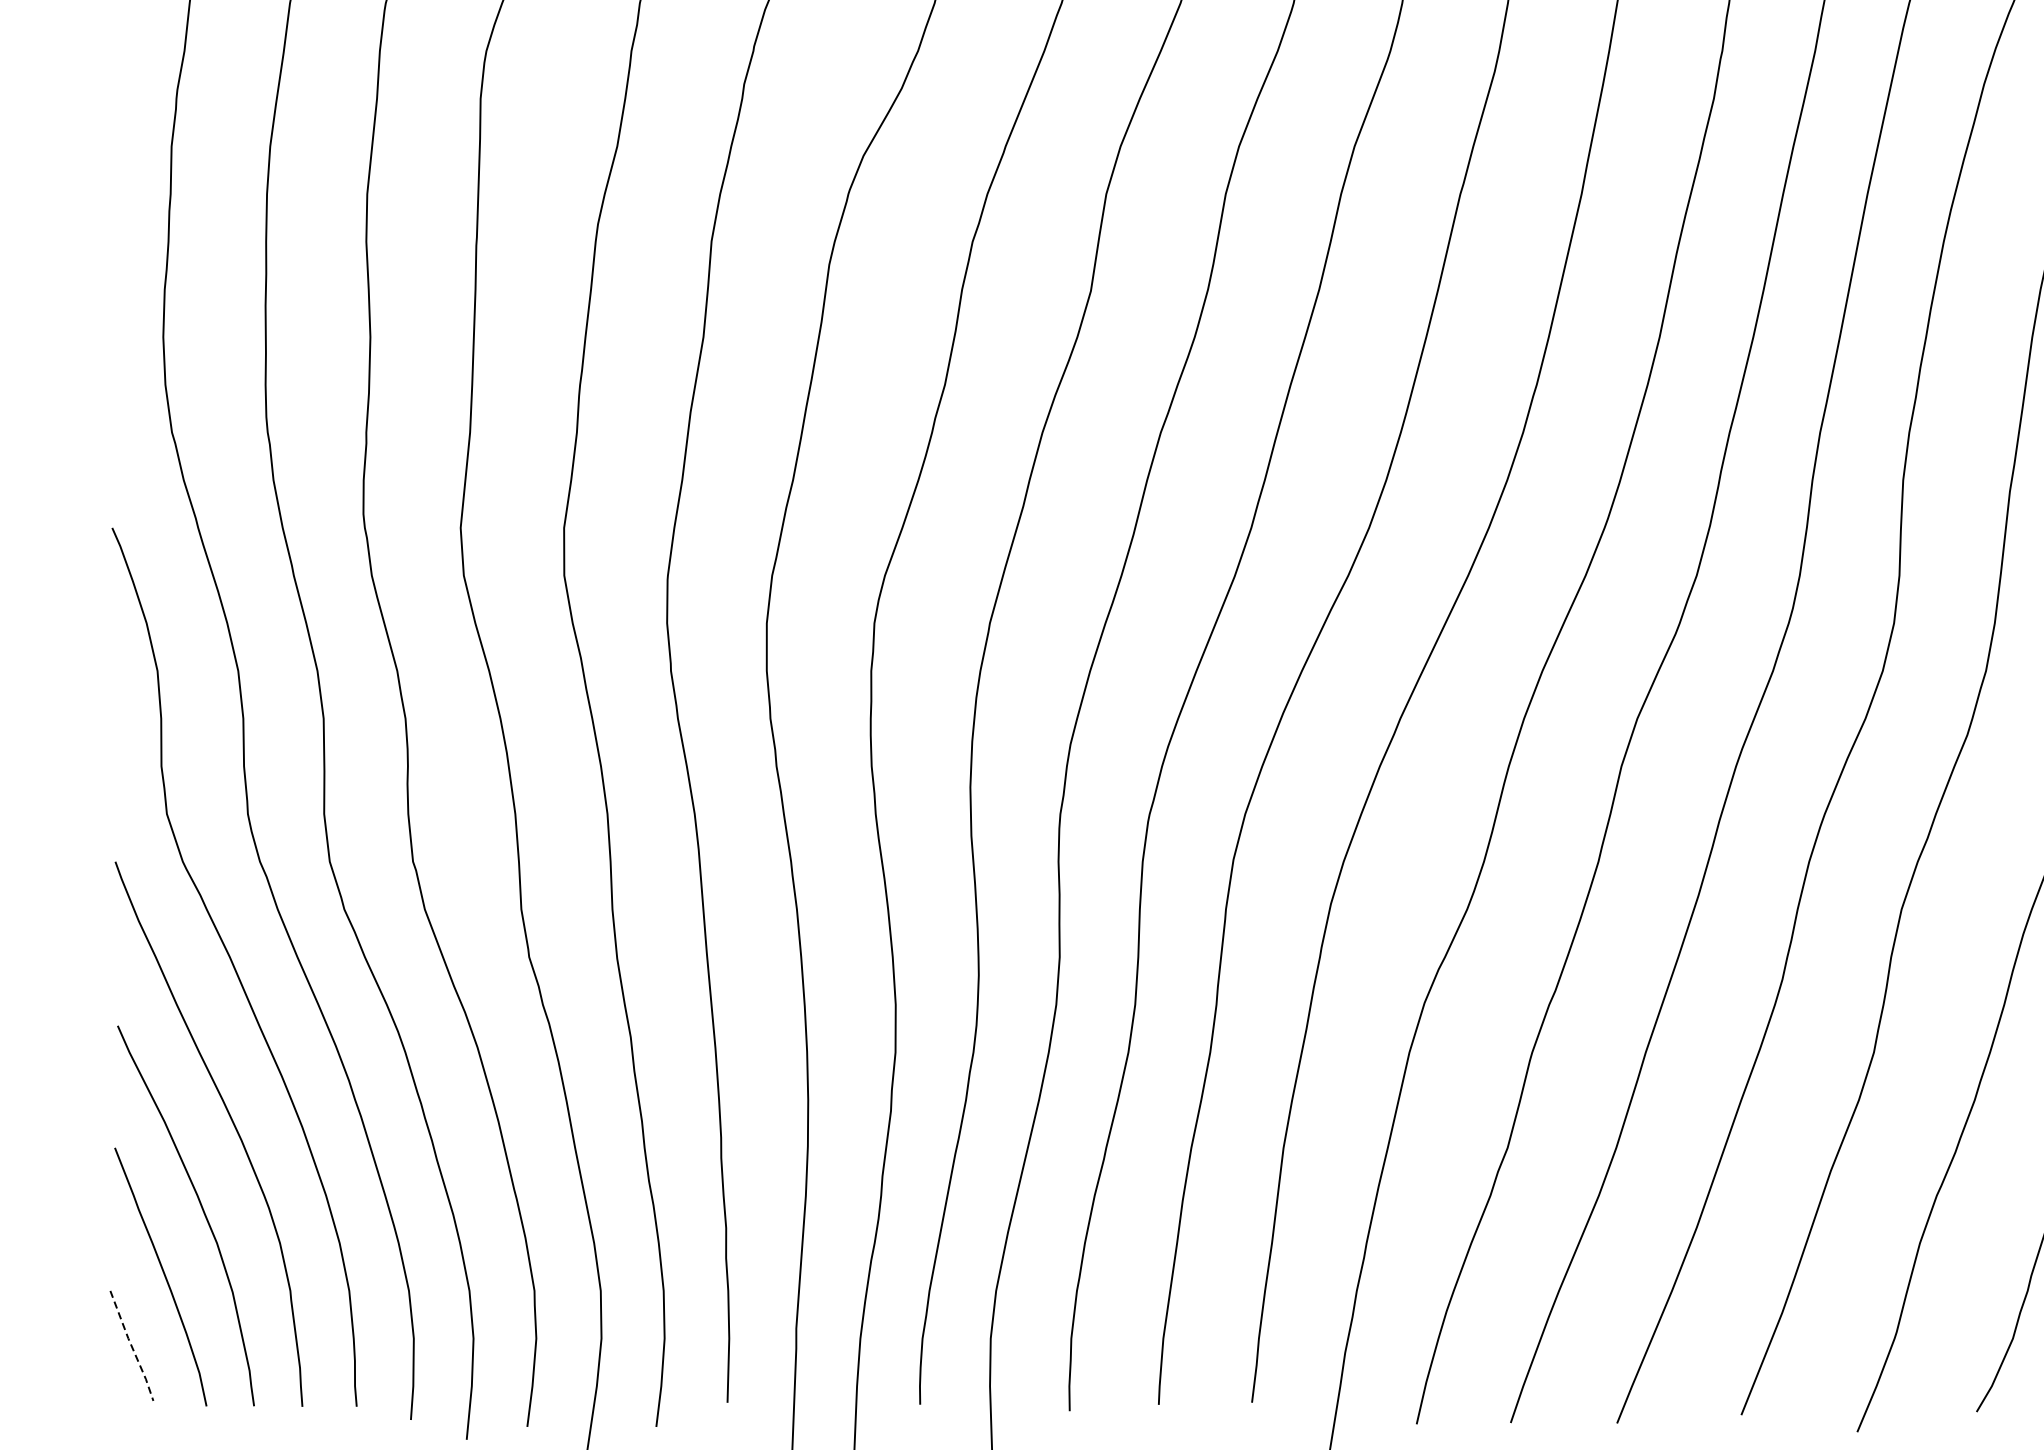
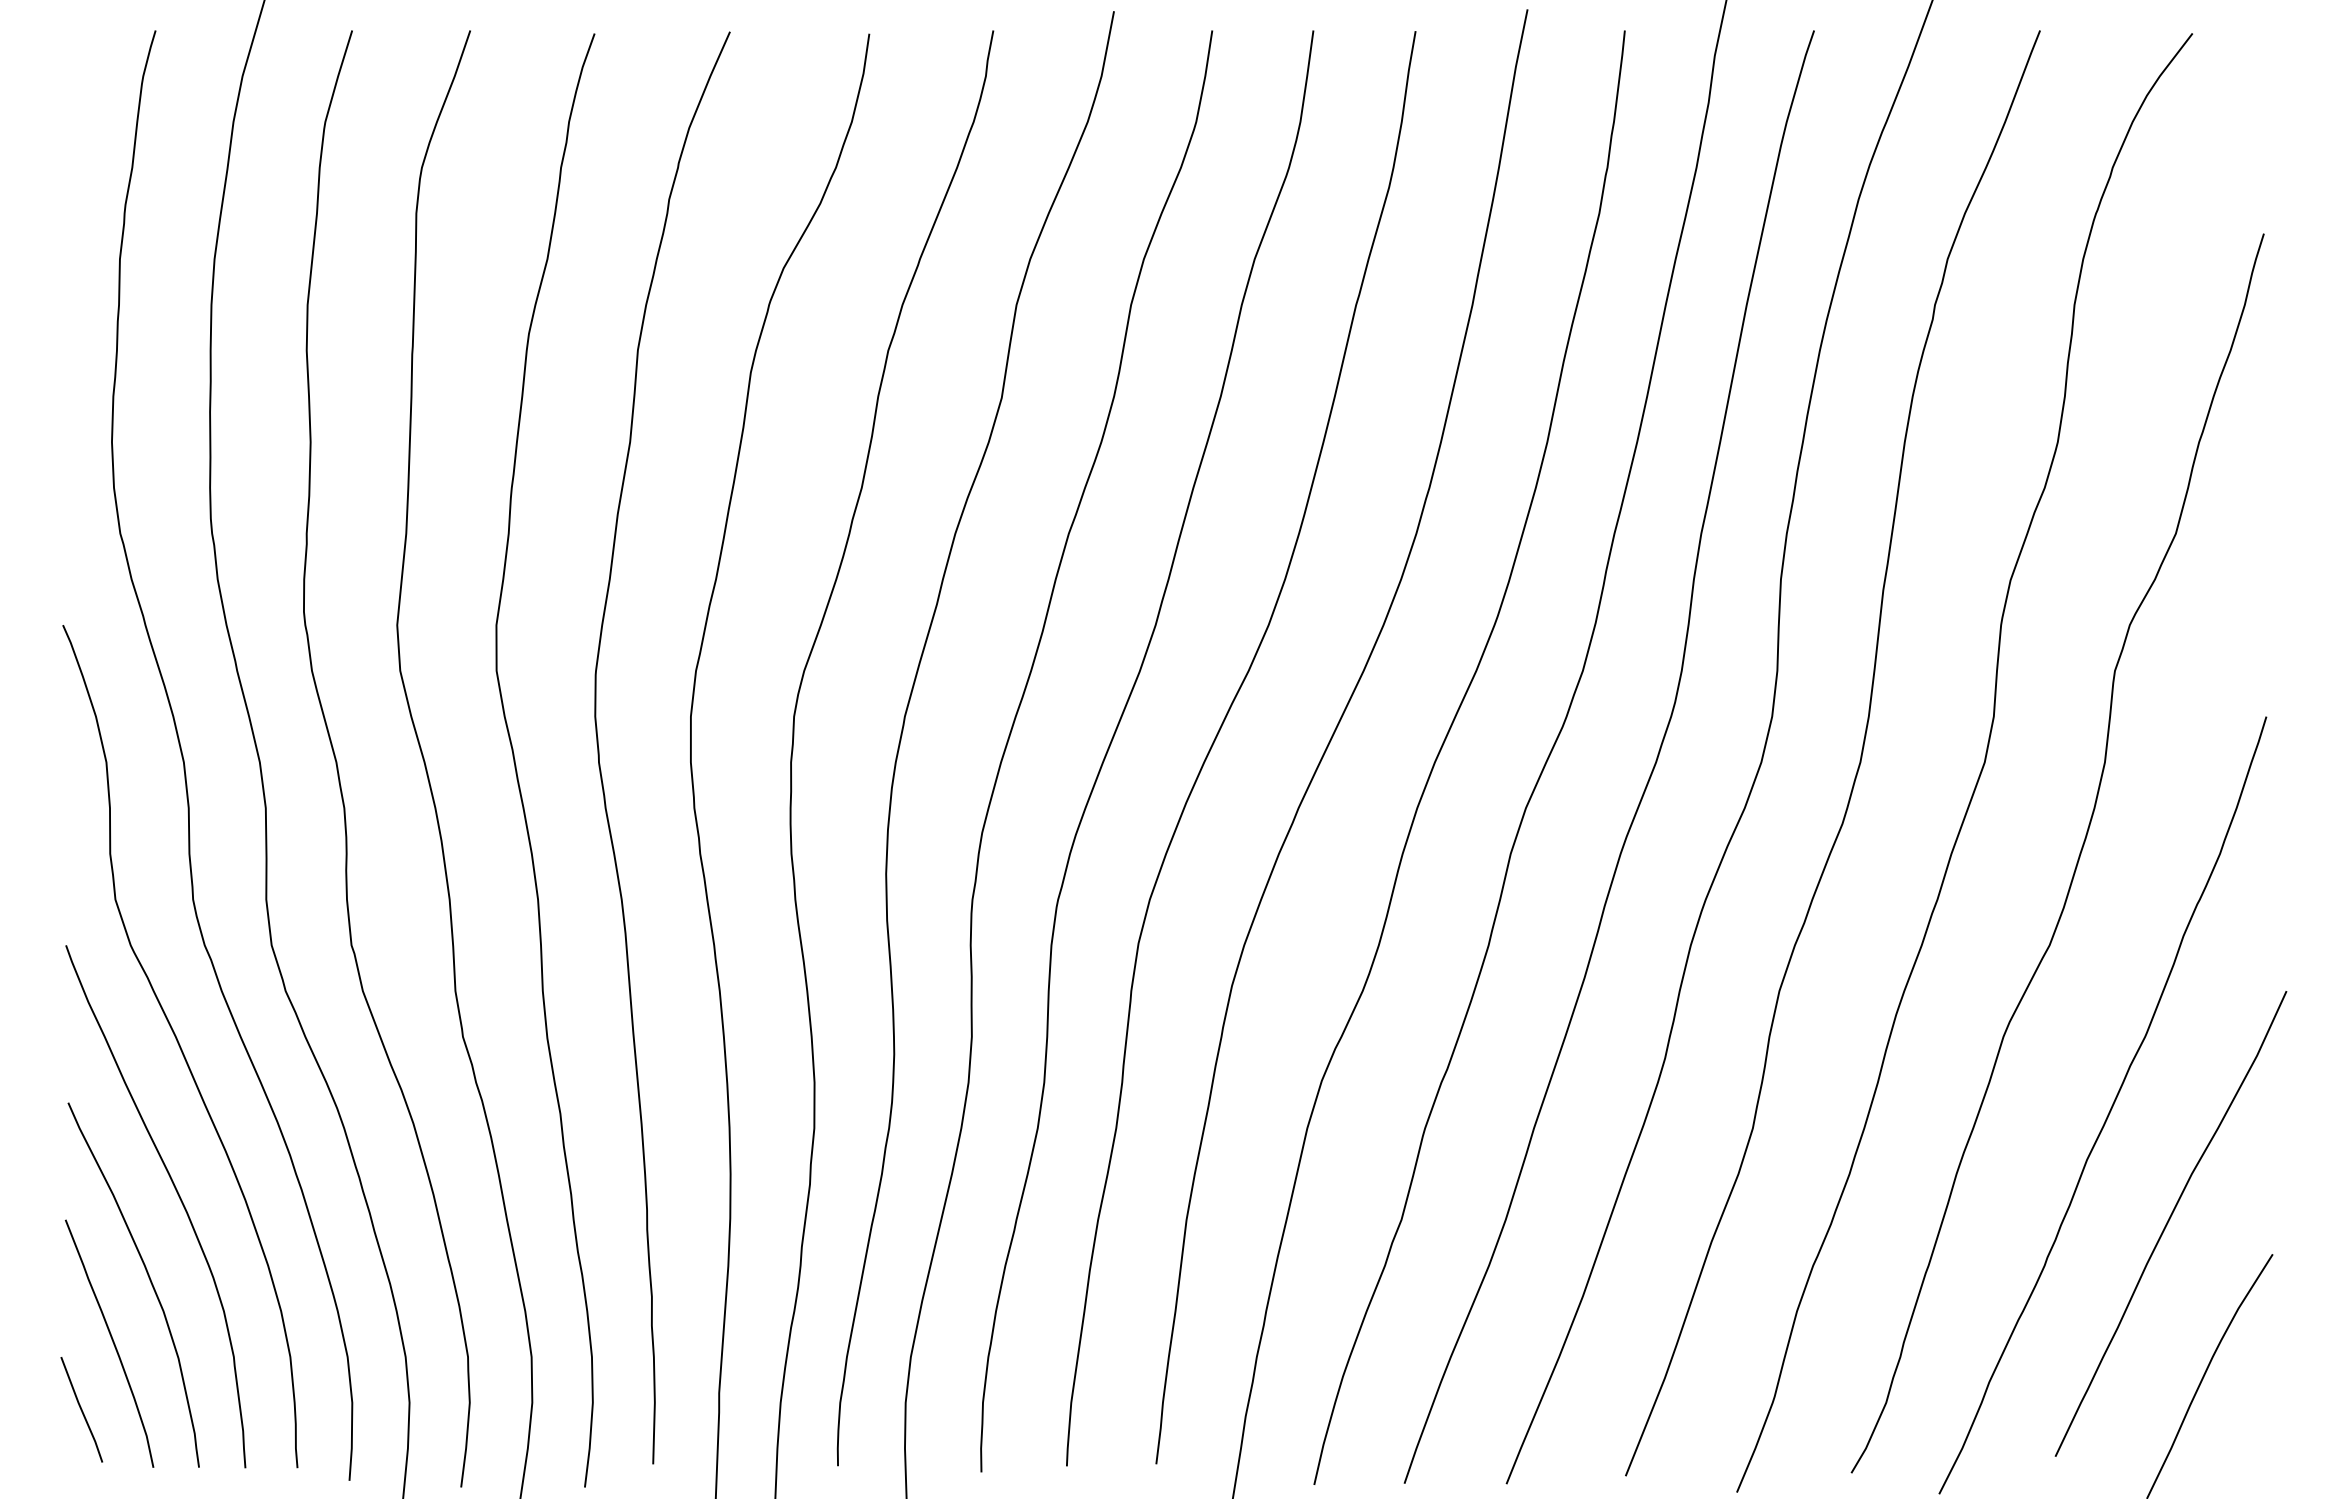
line: (132, 1346) -> (82, 1410), dashed -> solid

